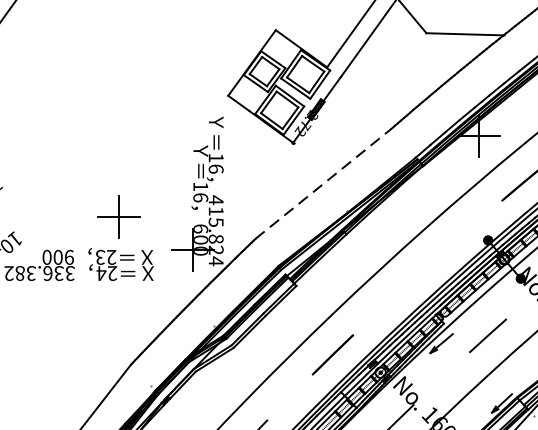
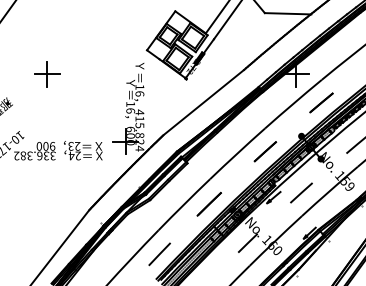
line: (323, 183) -> (203, 102), dashed -> solid
part: (119, 217) -> (47, 74), moved
line: (427, 266) -> (265, 151), added

